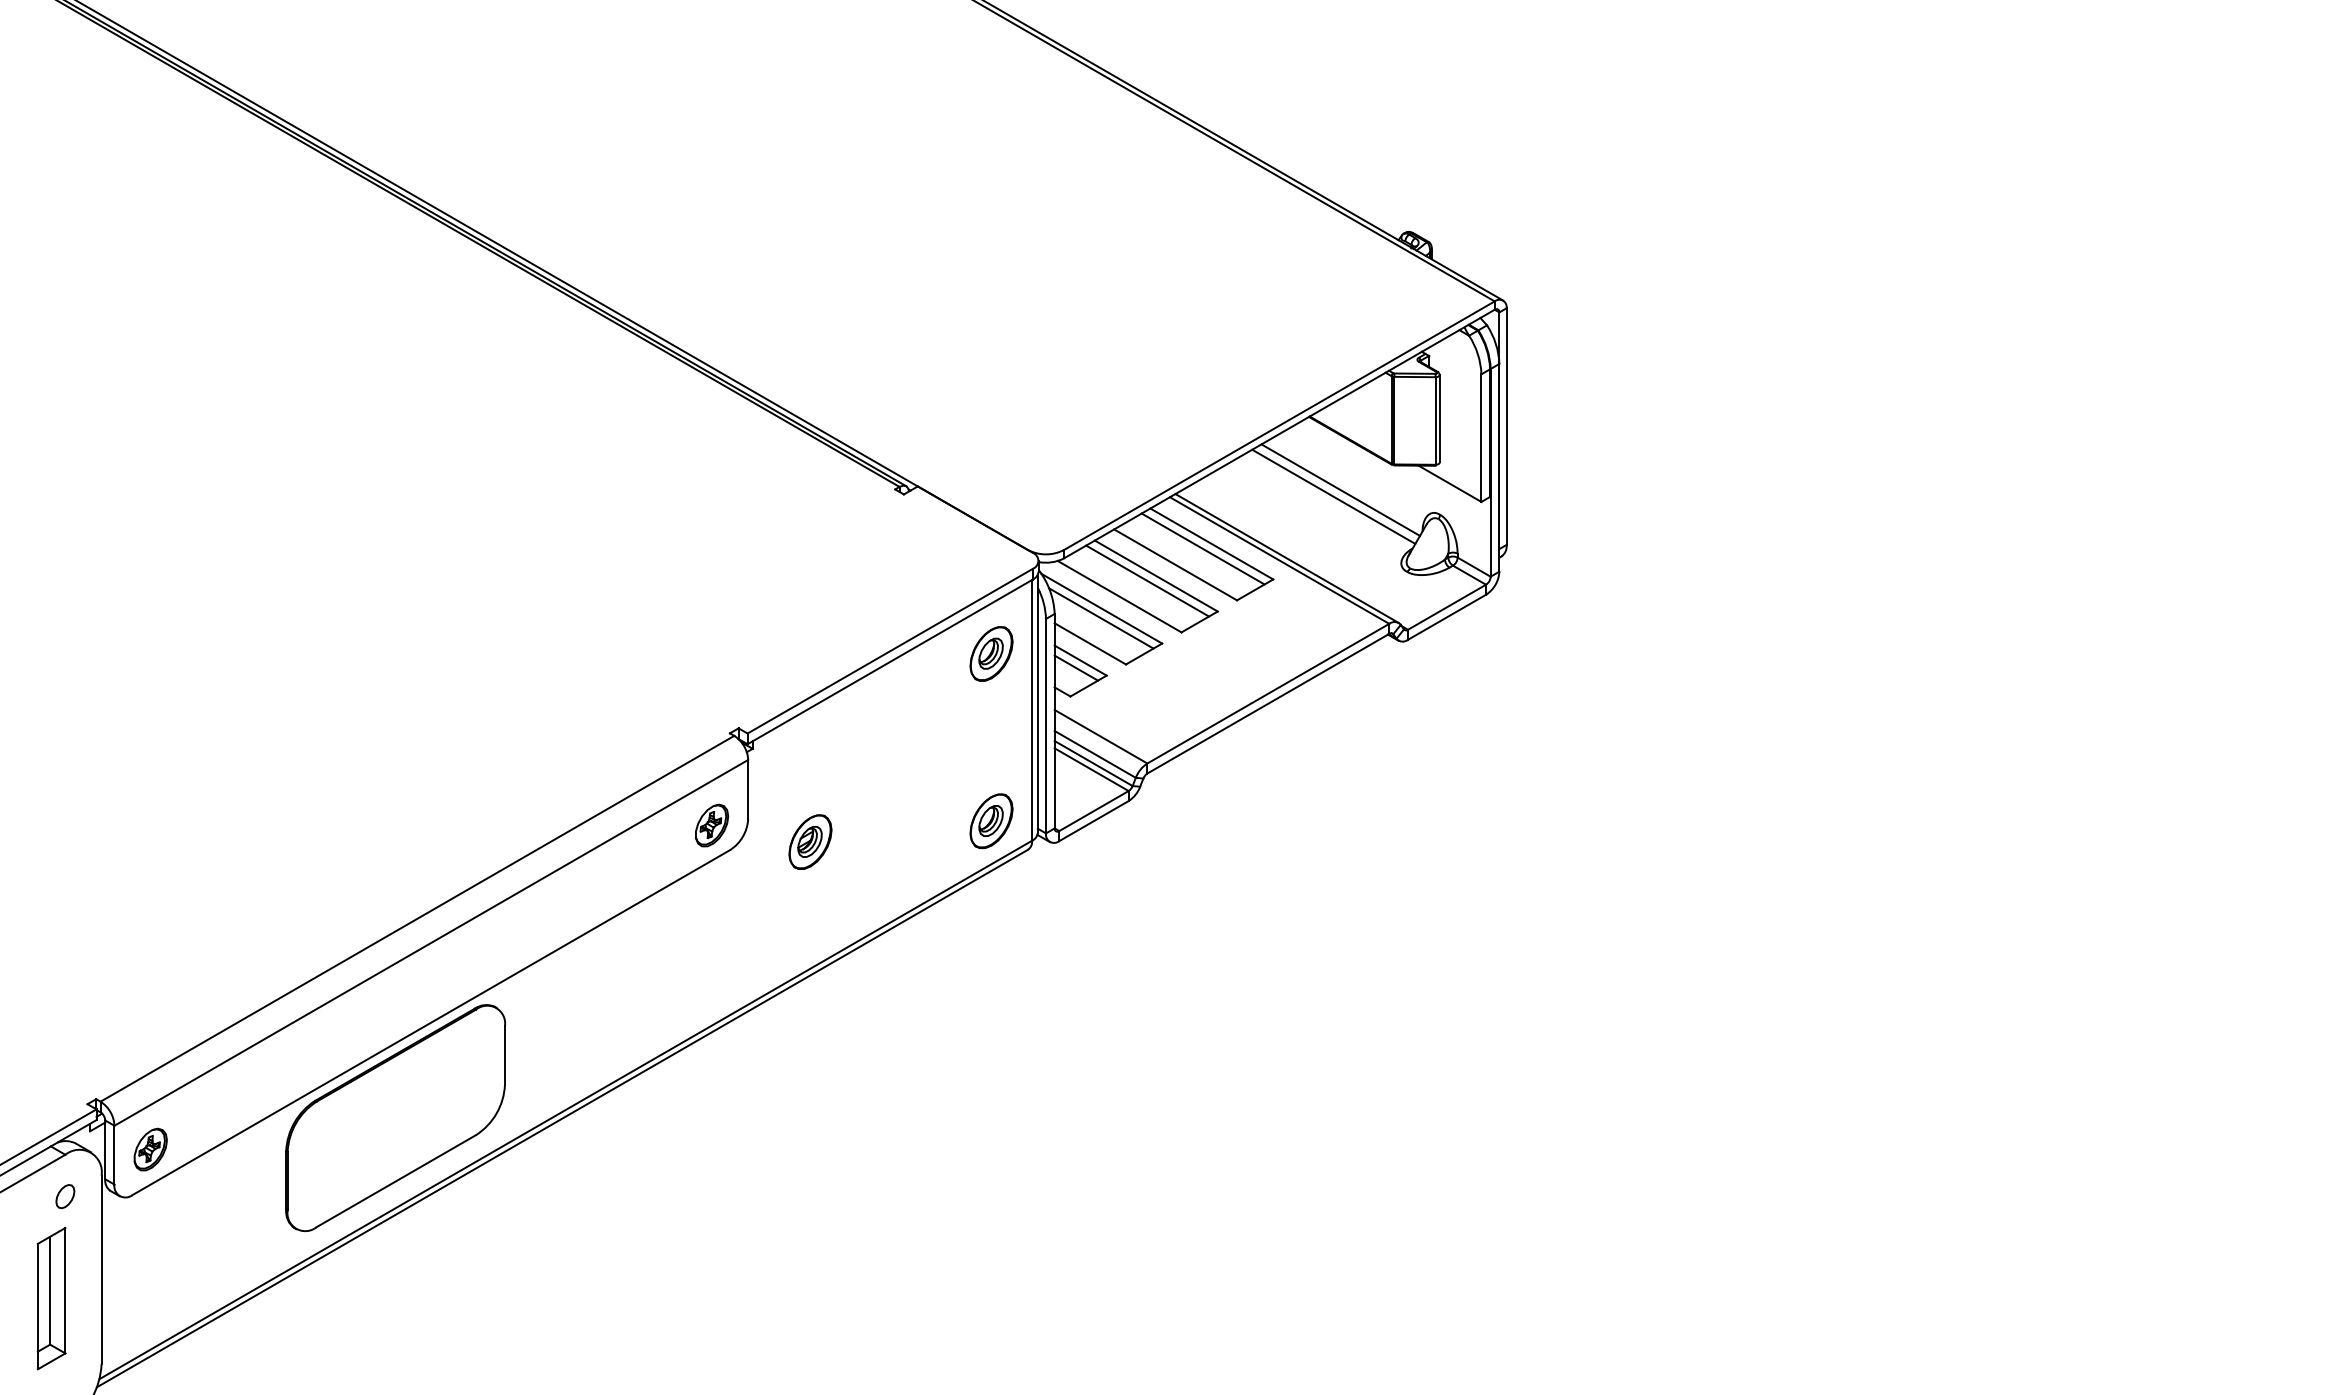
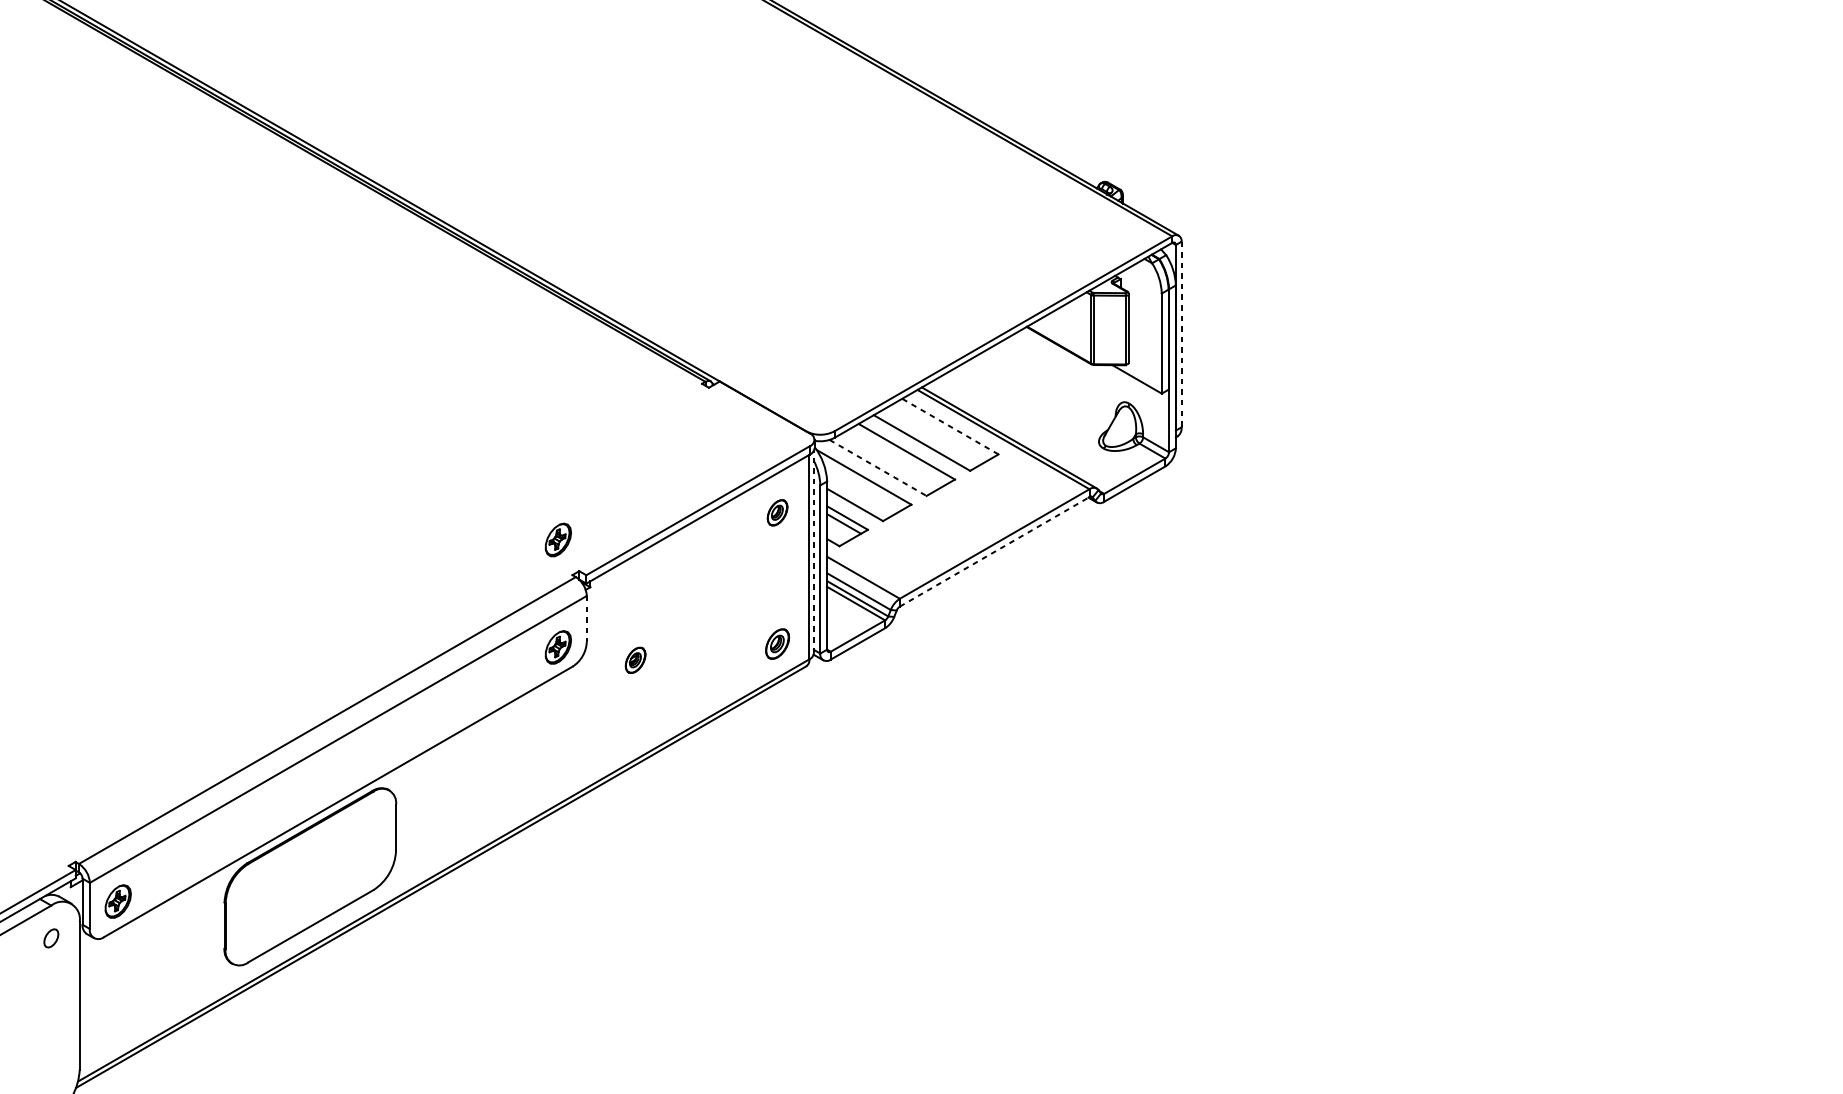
line: (1506, 427) -> (1181, 335), solid -> dashed
line: (1340, 489) -> (1051, 383), removed
line: (1333, 496) -> (1045, 389), removed
line: (1211, 544) -> (950, 427), solid -> dashed
line: (1202, 548) -> (943, 430), removed
line: (1147, 580) -> (899, 455), removed
line: (1120, 596) -> (878, 467), solid -> dashed
line: (1101, 618) -> (863, 485), removed
part: (991, 653) -> (777, 512), size x0.6
part: (712, 688) -> (558, 539), added
line: (1037, 703) -> (813, 551), solid -> dashed
line: (1268, 703) -> (994, 551), solid -> dashed
line: (748, 789) -> (587, 619), solid -> dashed
part: (991, 821) -> (777, 644), size x0.7
part: (810, 841) -> (635, 659), size x0.6
part: (51, 1298) -> (40, 1018), removed

